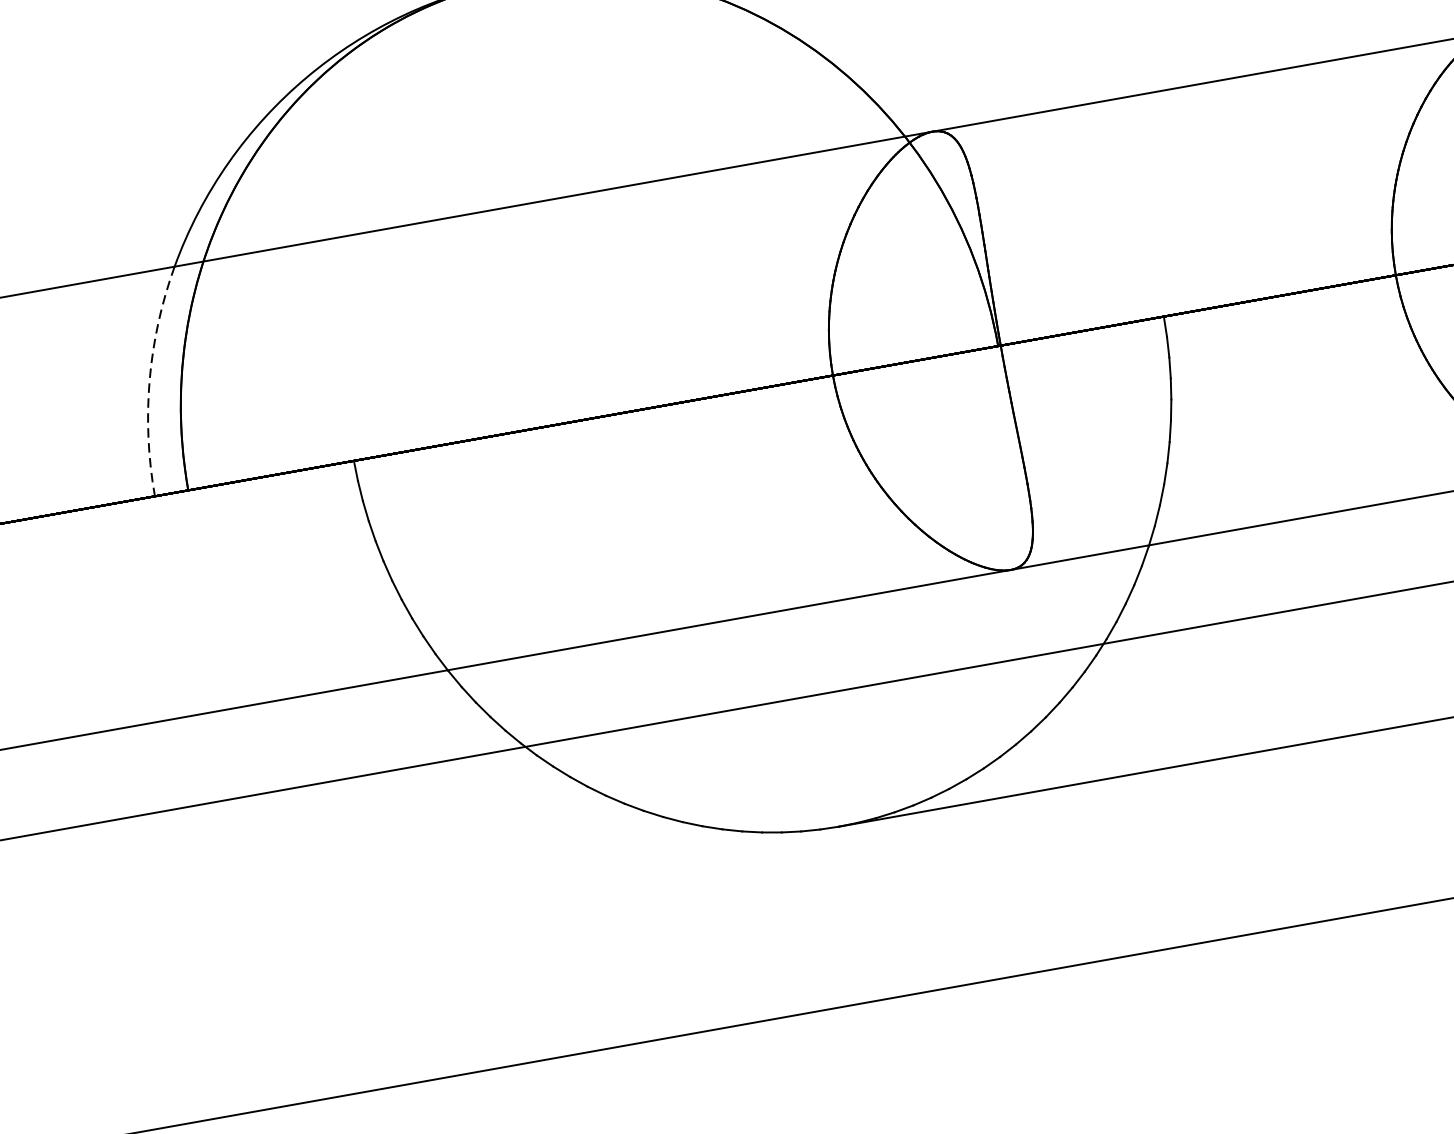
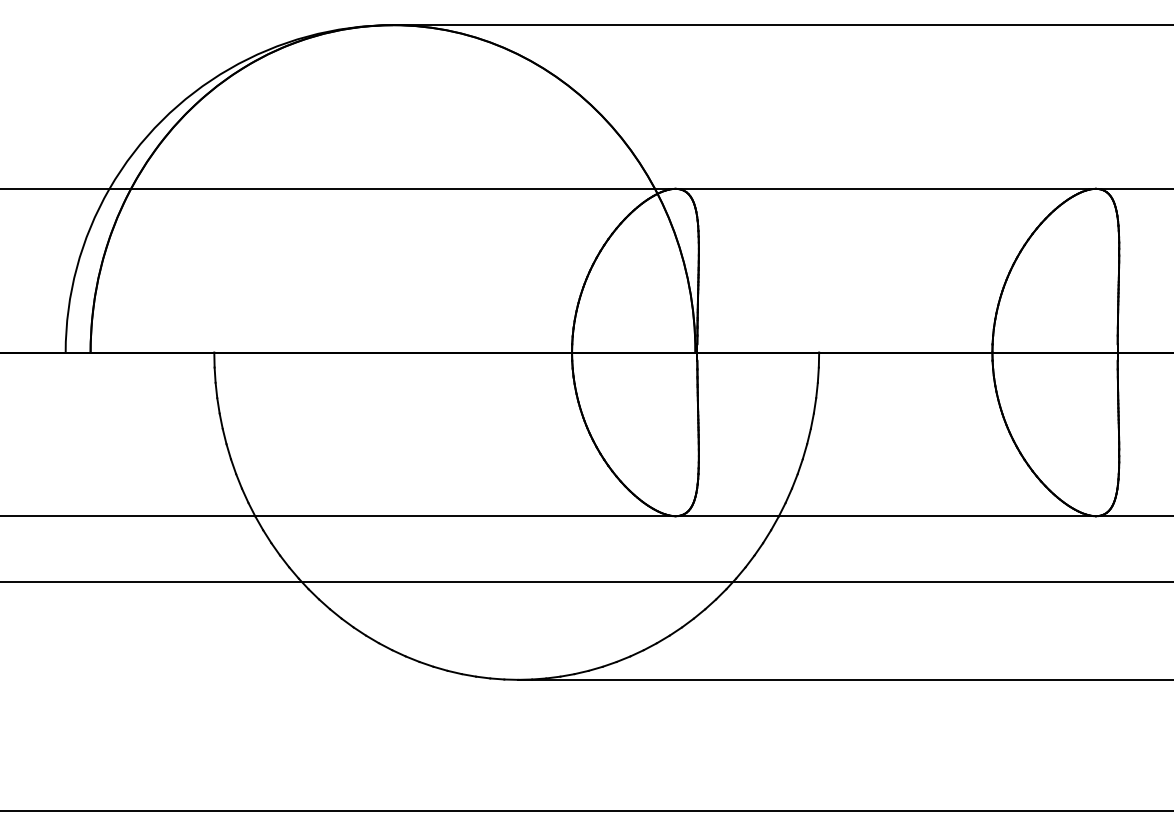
arc: (149, 379) -> (76, 267), dashed -> solid

